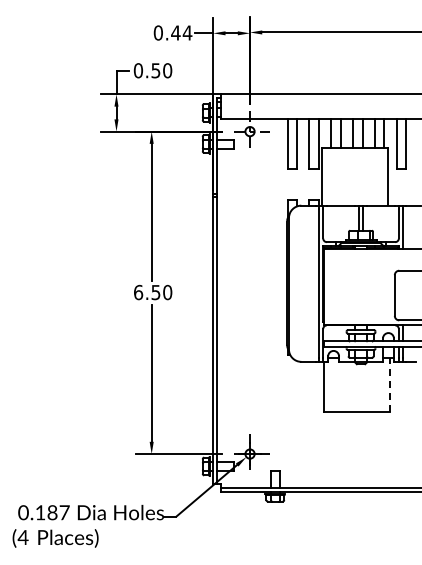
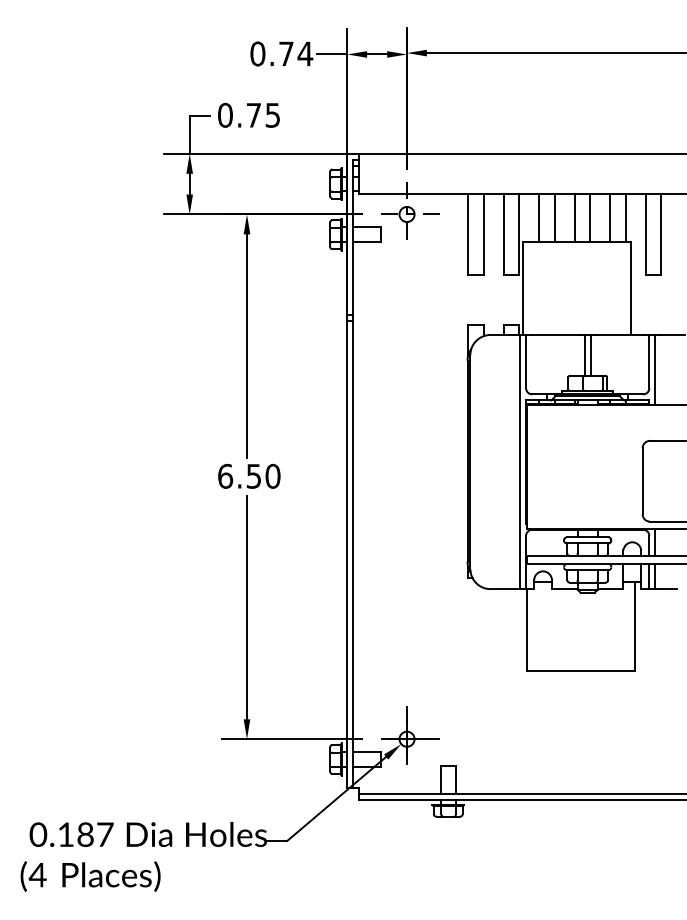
text: (175, 32) -> (285, 53), 0.44 -> 0.74
text: (161, 70) -> (262, 114), 0.50 -> 0.75
line: (389, 384) -> (634, 626), dashed -> solid

